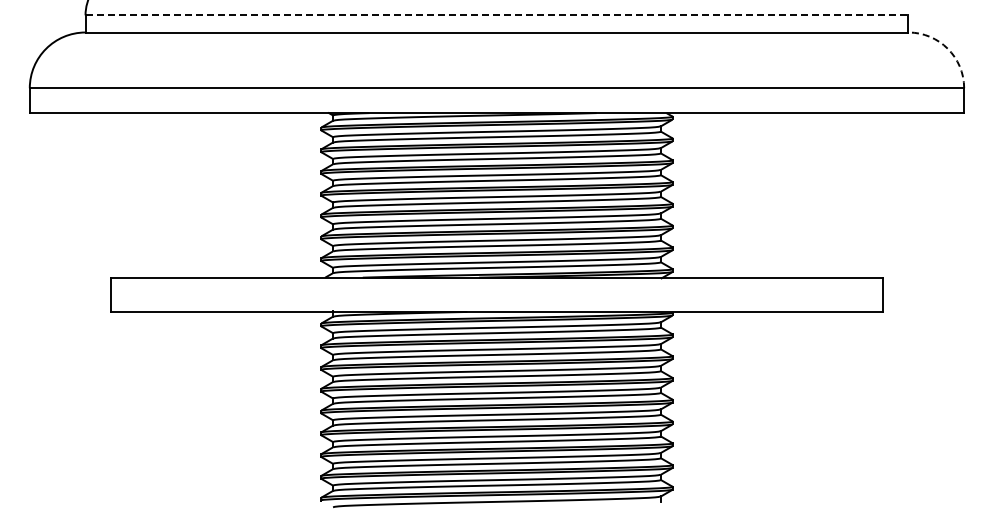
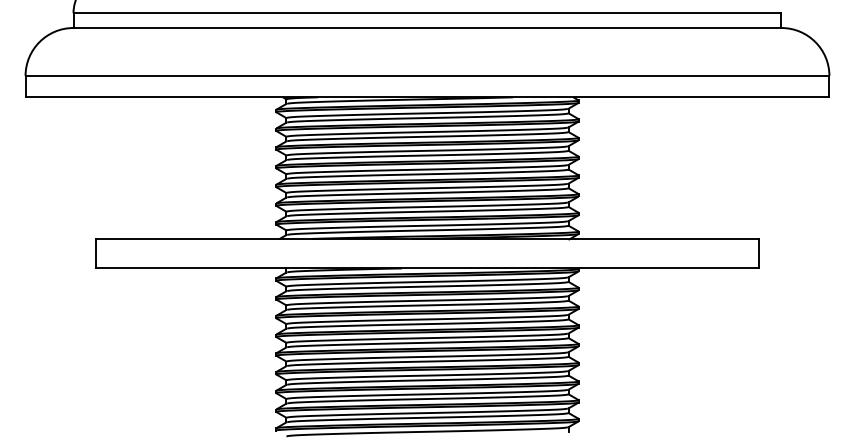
line: (497, 15) -> (427, 13), dashed -> solid
arc: (947, 48) -> (815, 41), dashed -> solid

